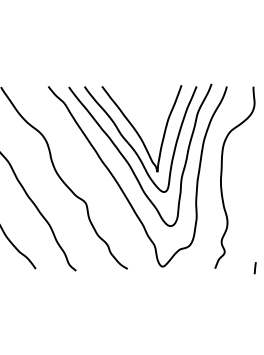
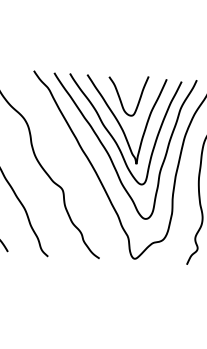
curve: (137, 108) -> (121, 99), added

